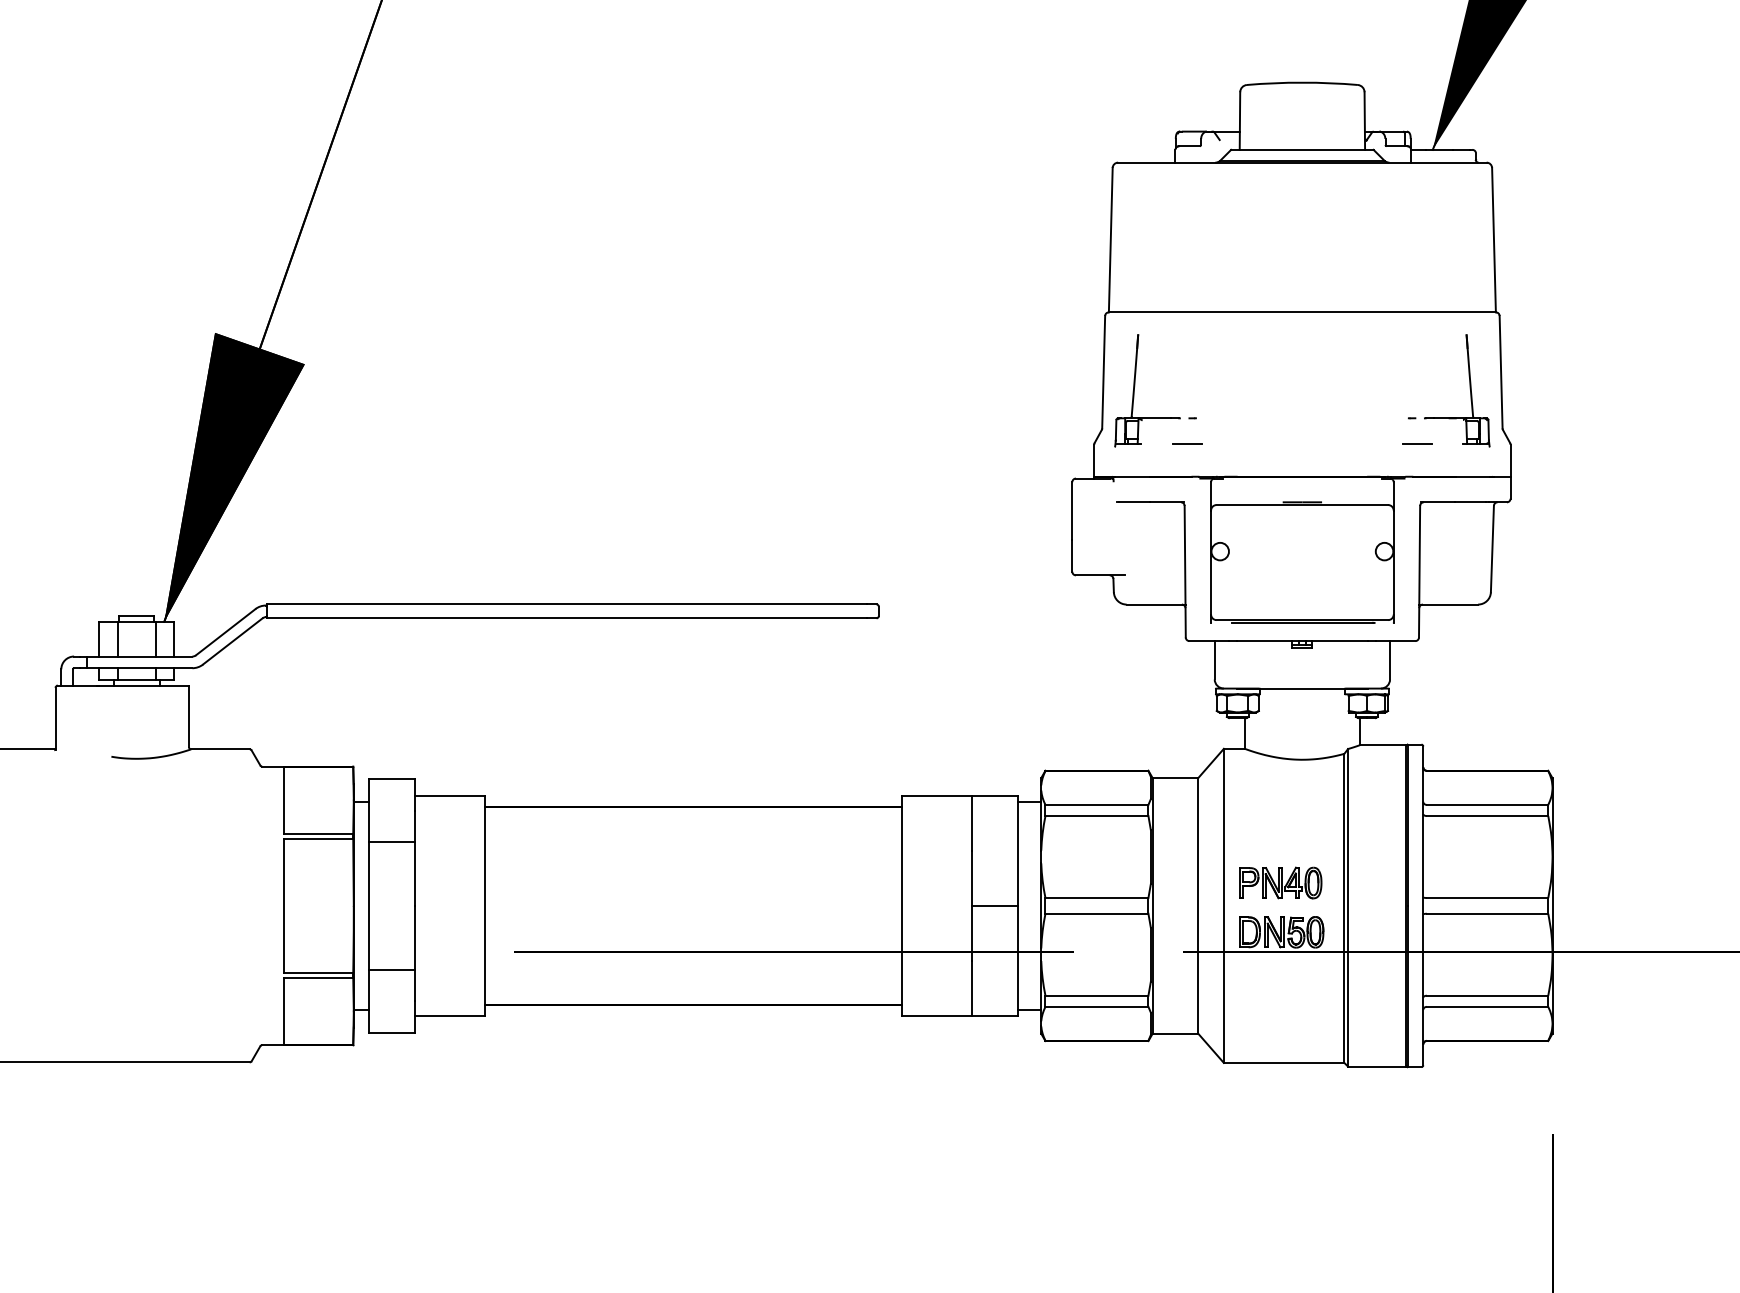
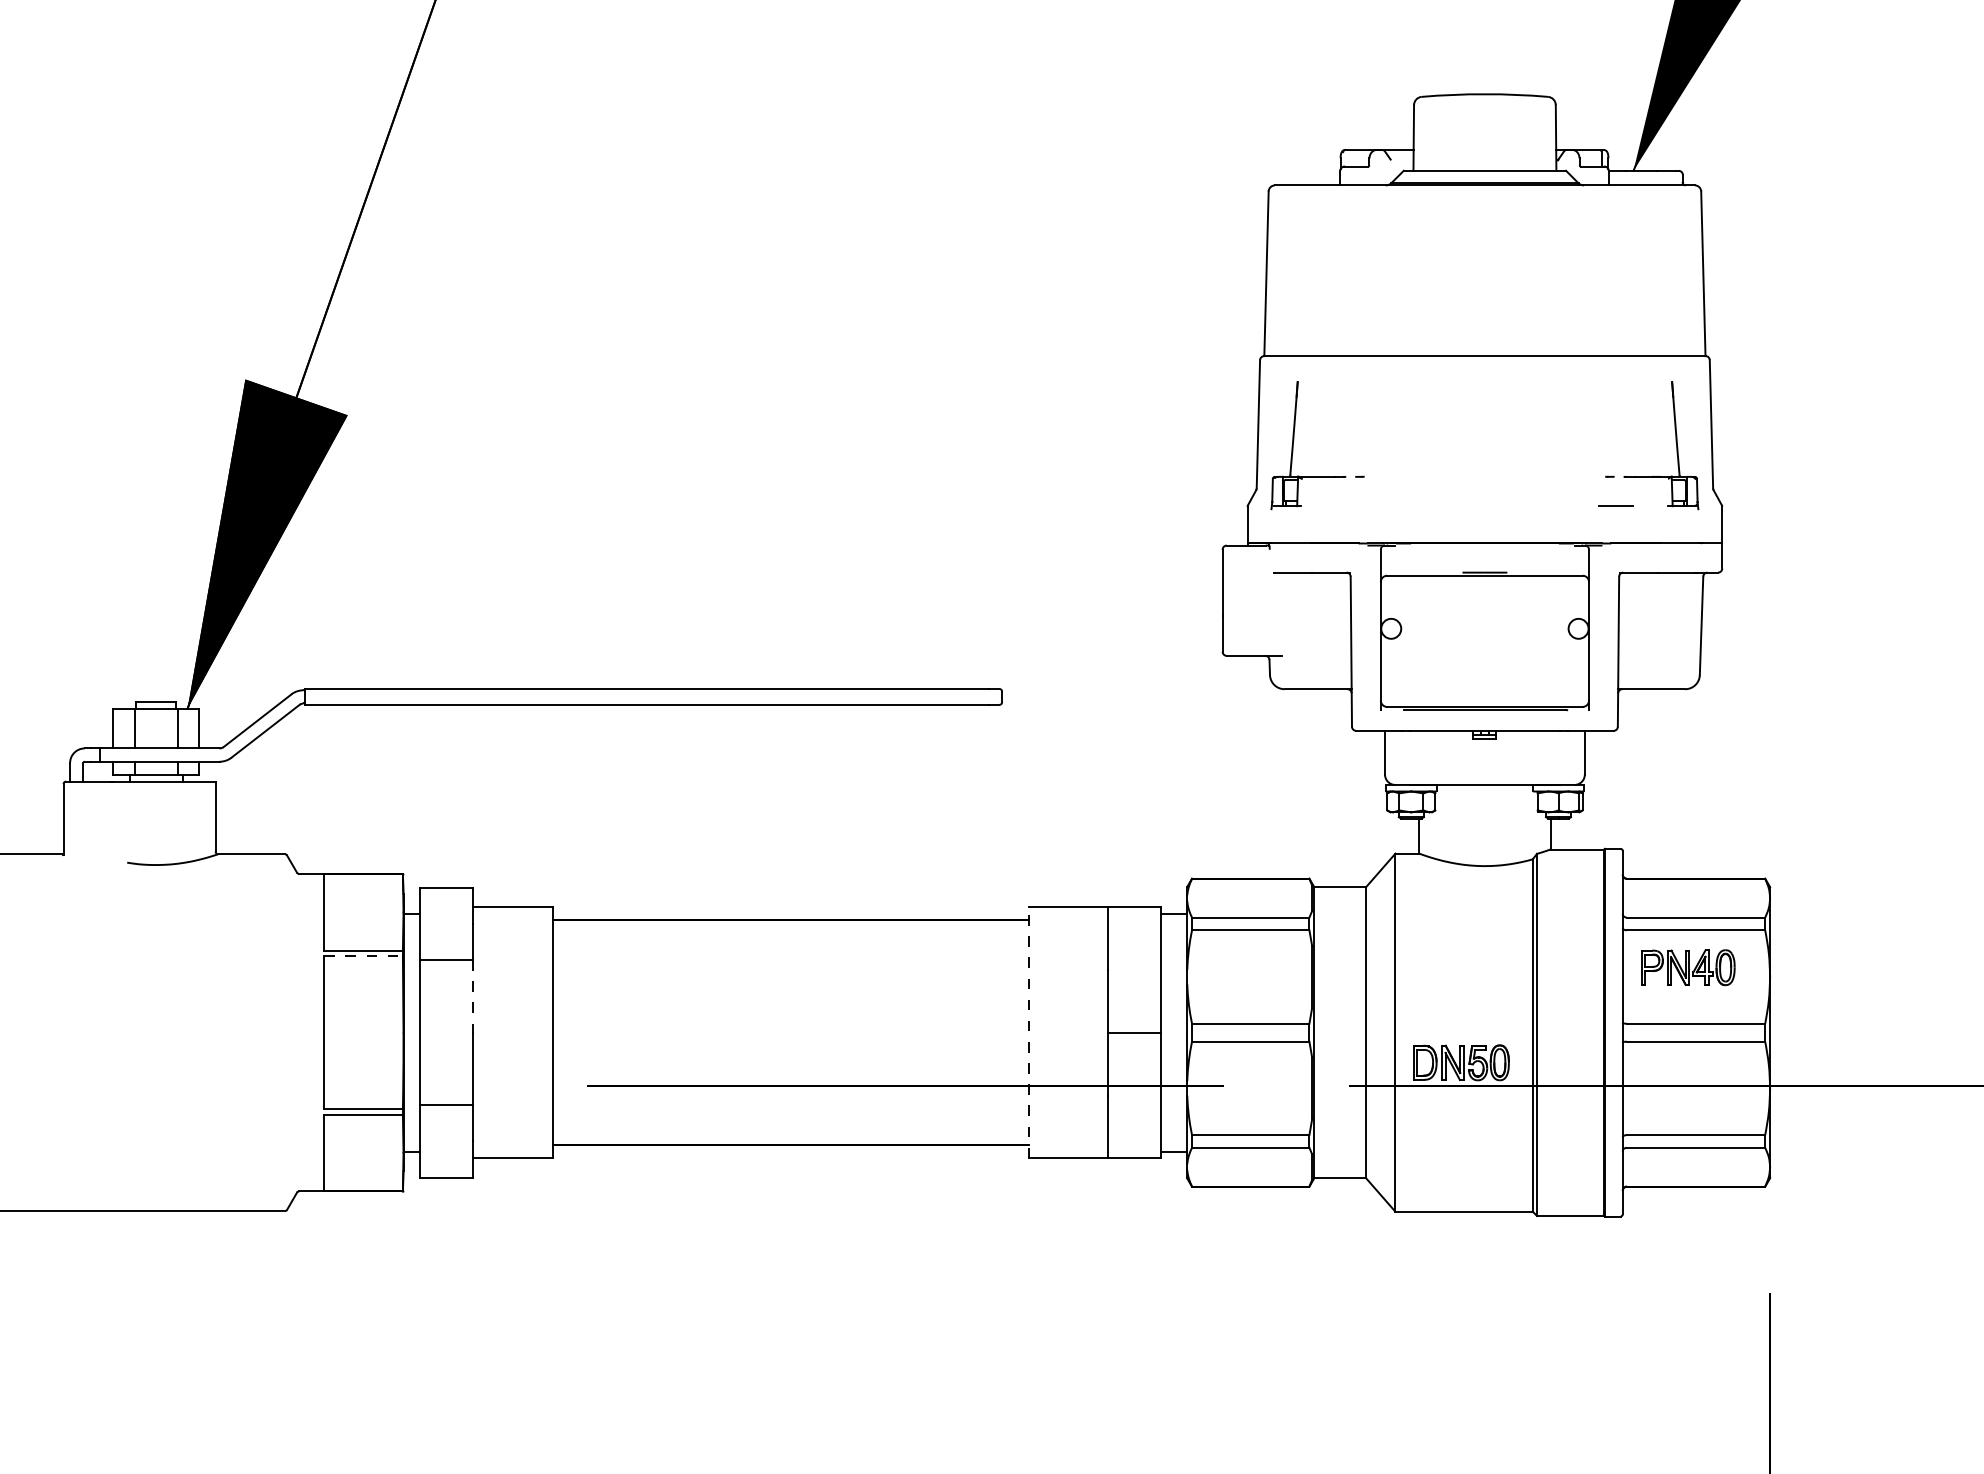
line: (1187, 444) -> (1353, 506), removed
line: (319, 838) -> (364, 955), solid -> dashed
line: (415, 874) -> (473, 996), solid -> dashed
part: (1280, 882) -> (1688, 967), moved
line: (902, 905) -> (1028, 1032), solid -> dashed

